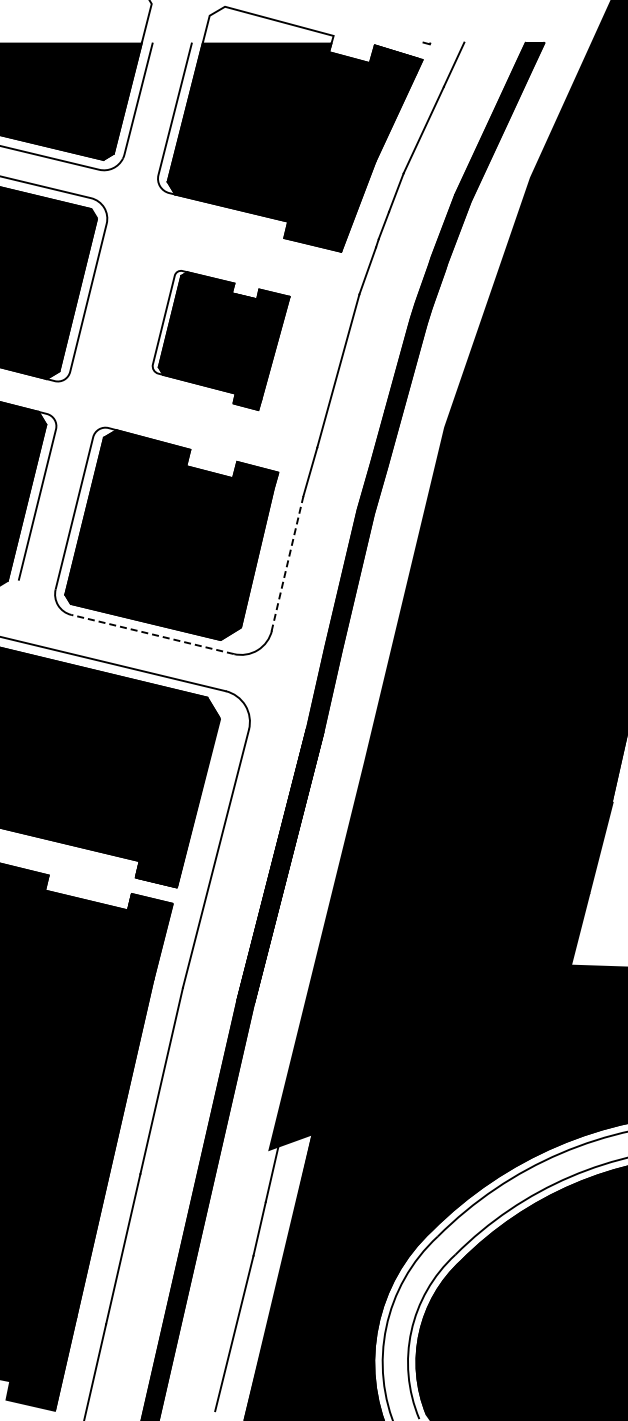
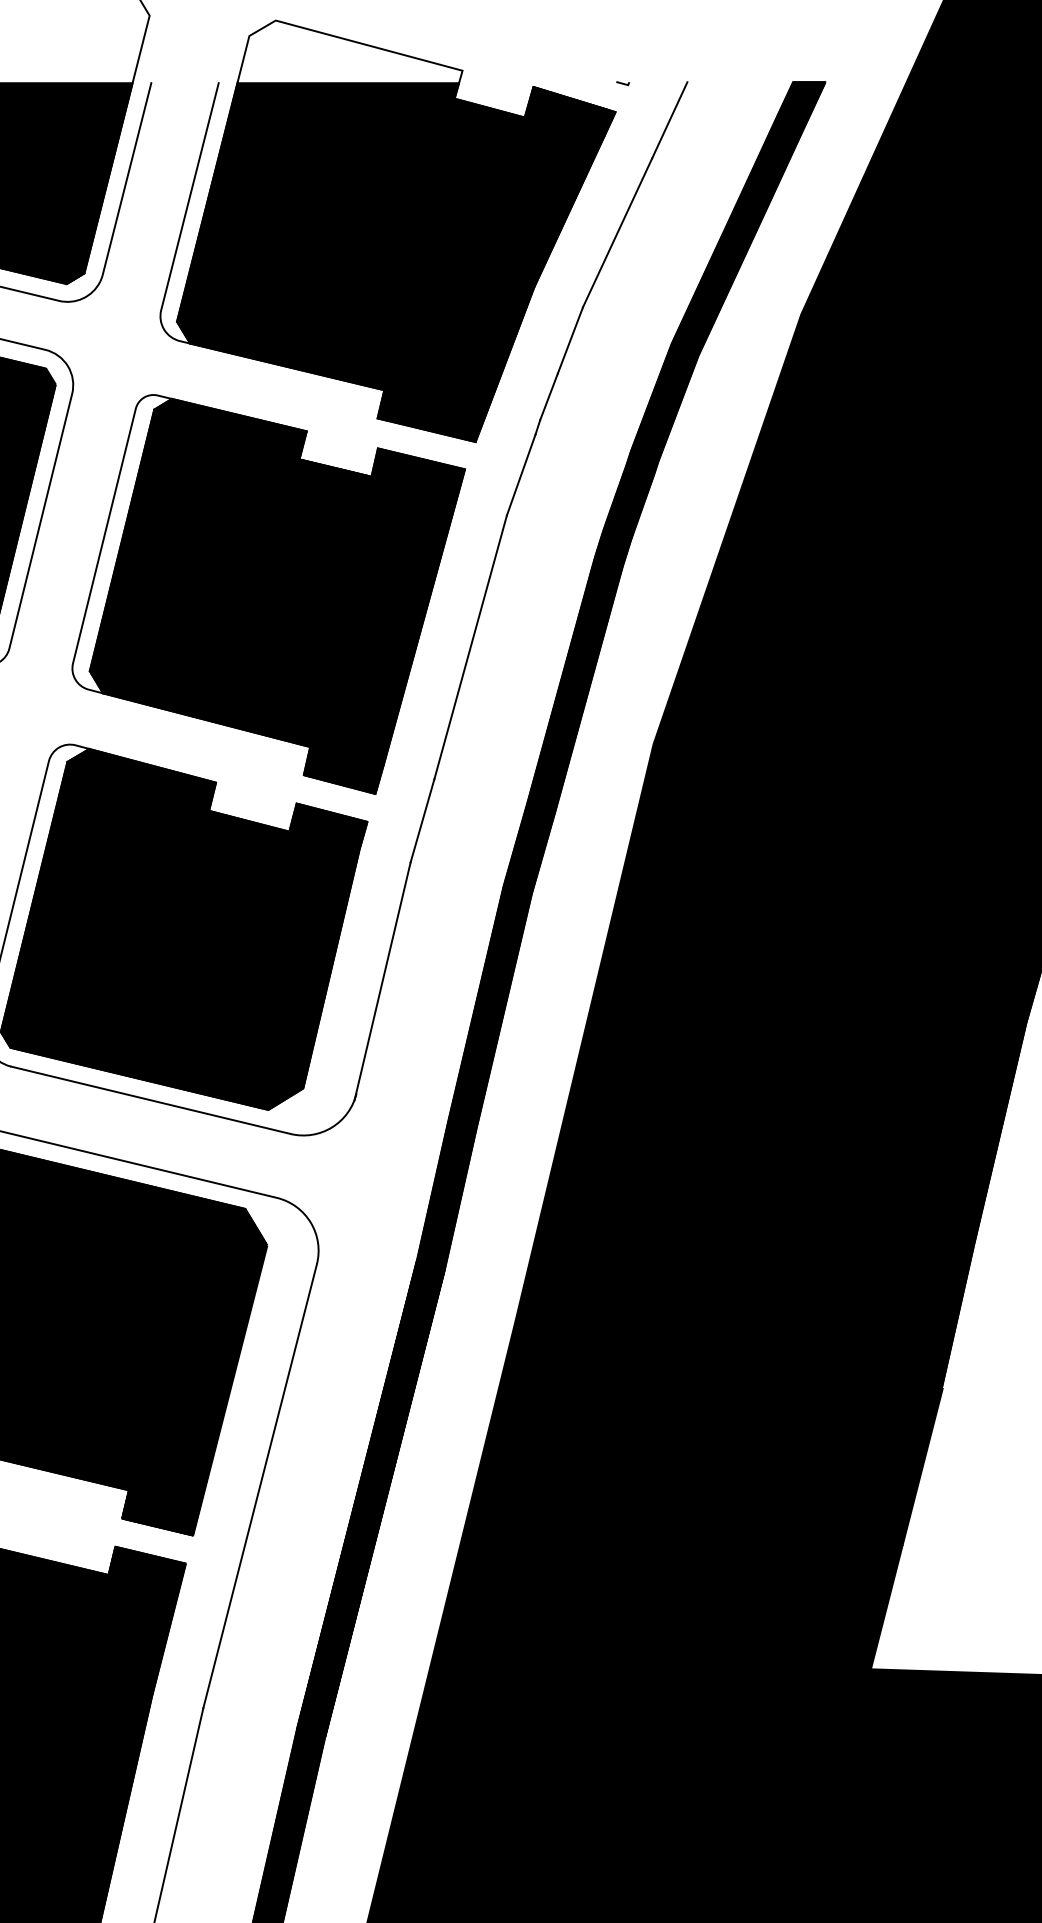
part: (221, 340) -> (269, 594), size x1.67
line: (287, 565) -> (383, 981), dashed -> solid
line: (152, 634) -> (150, 1100), dashed -> solid

